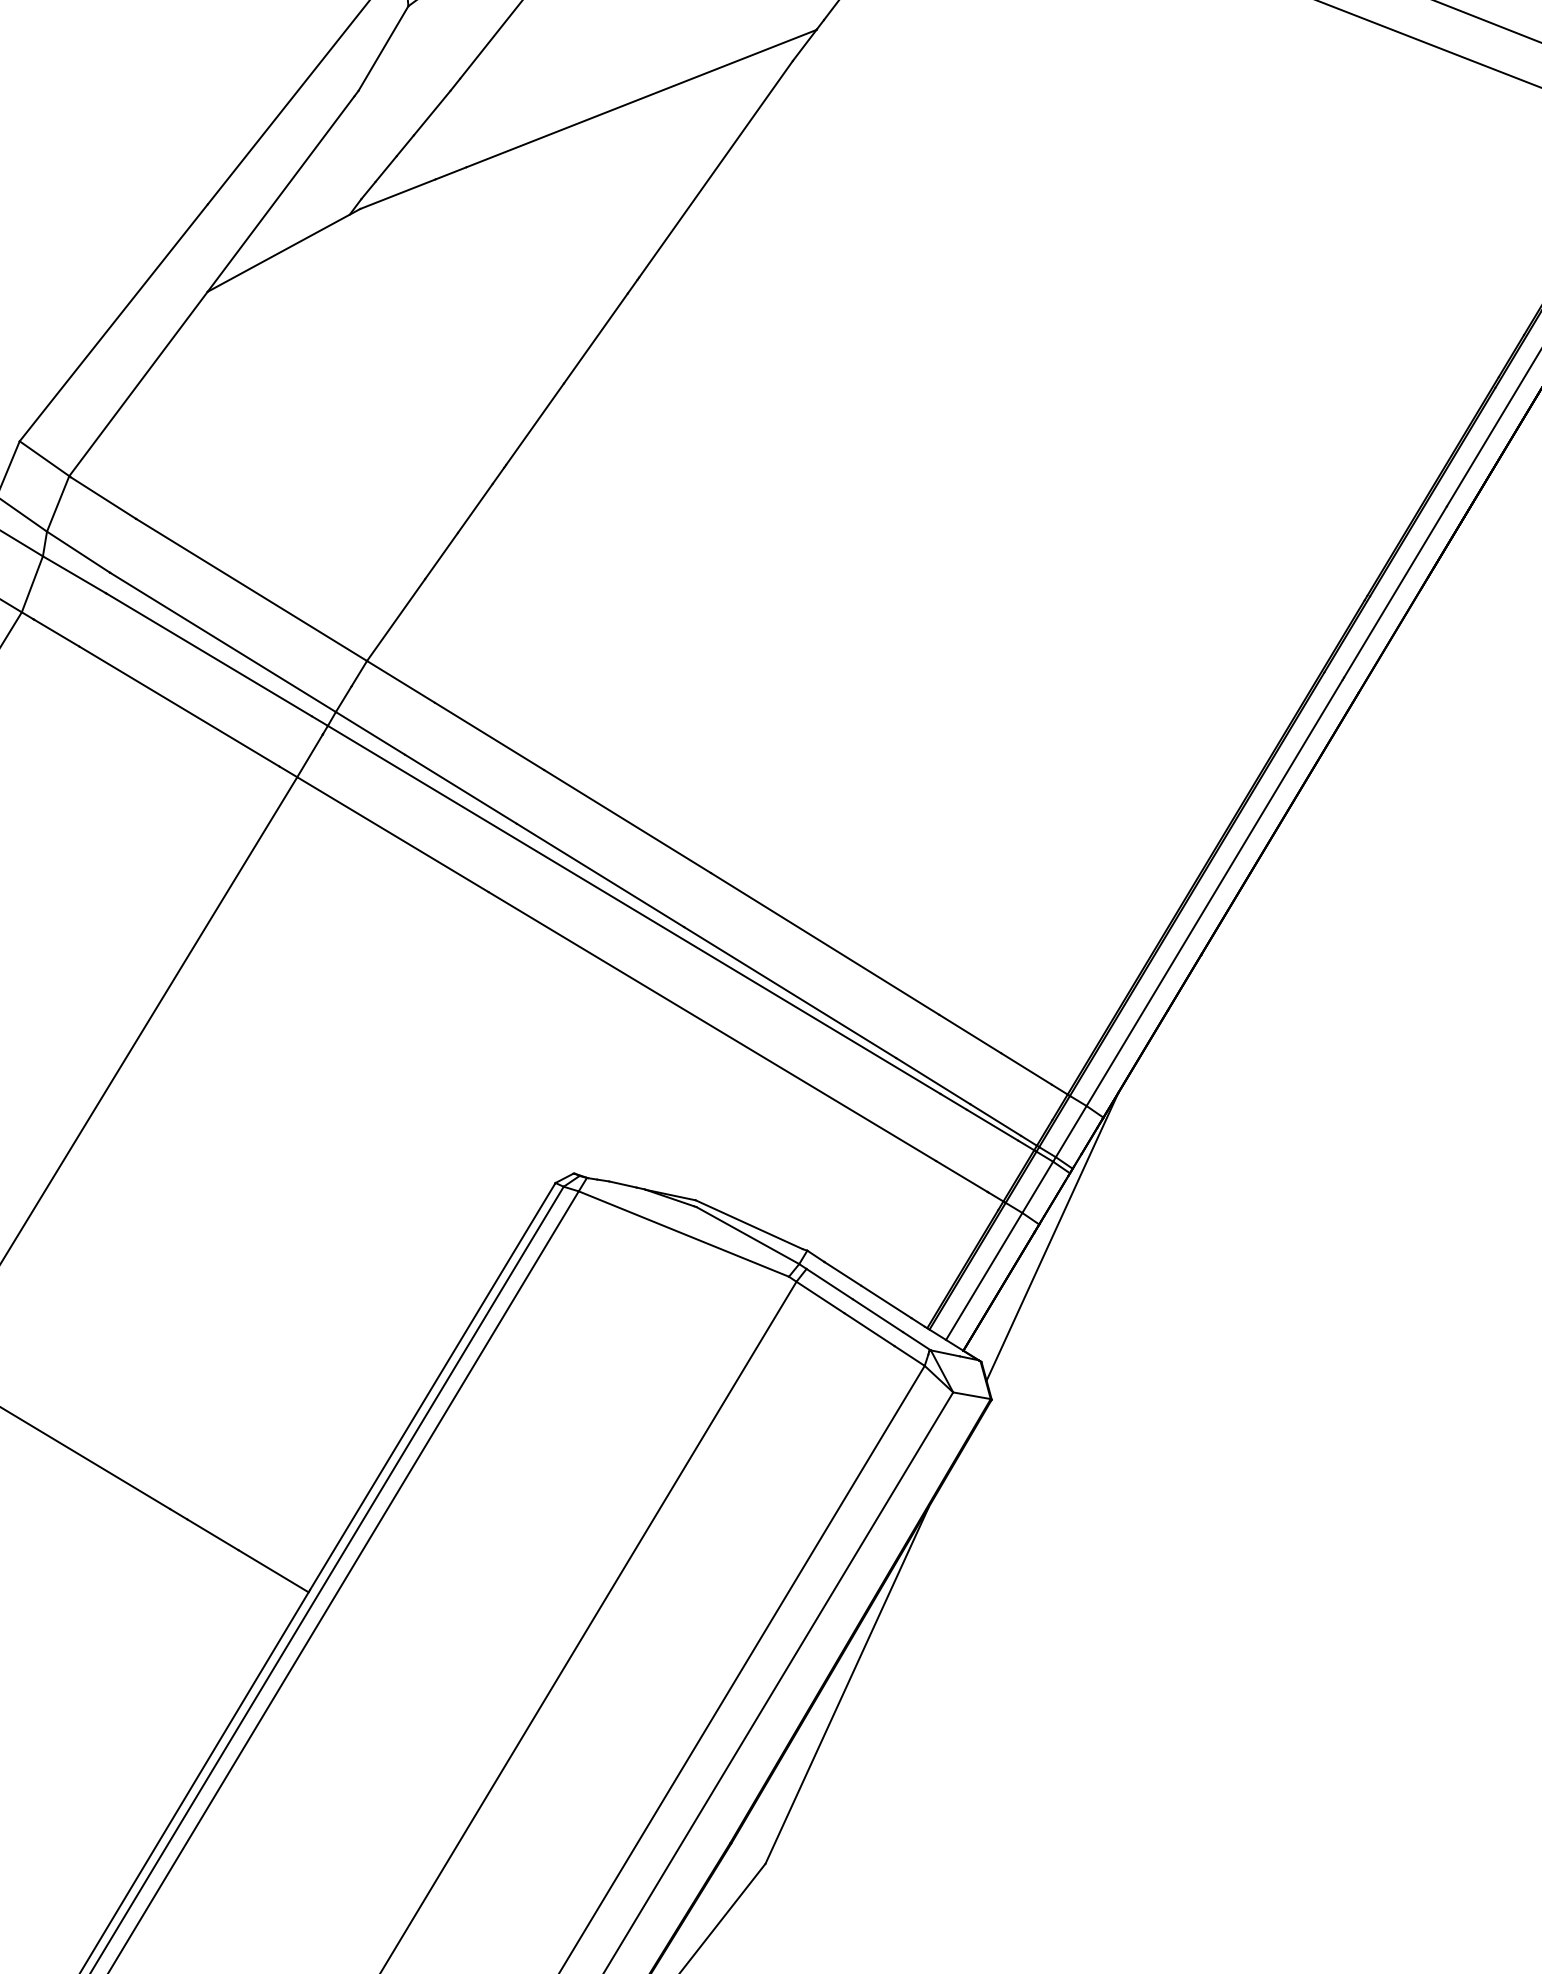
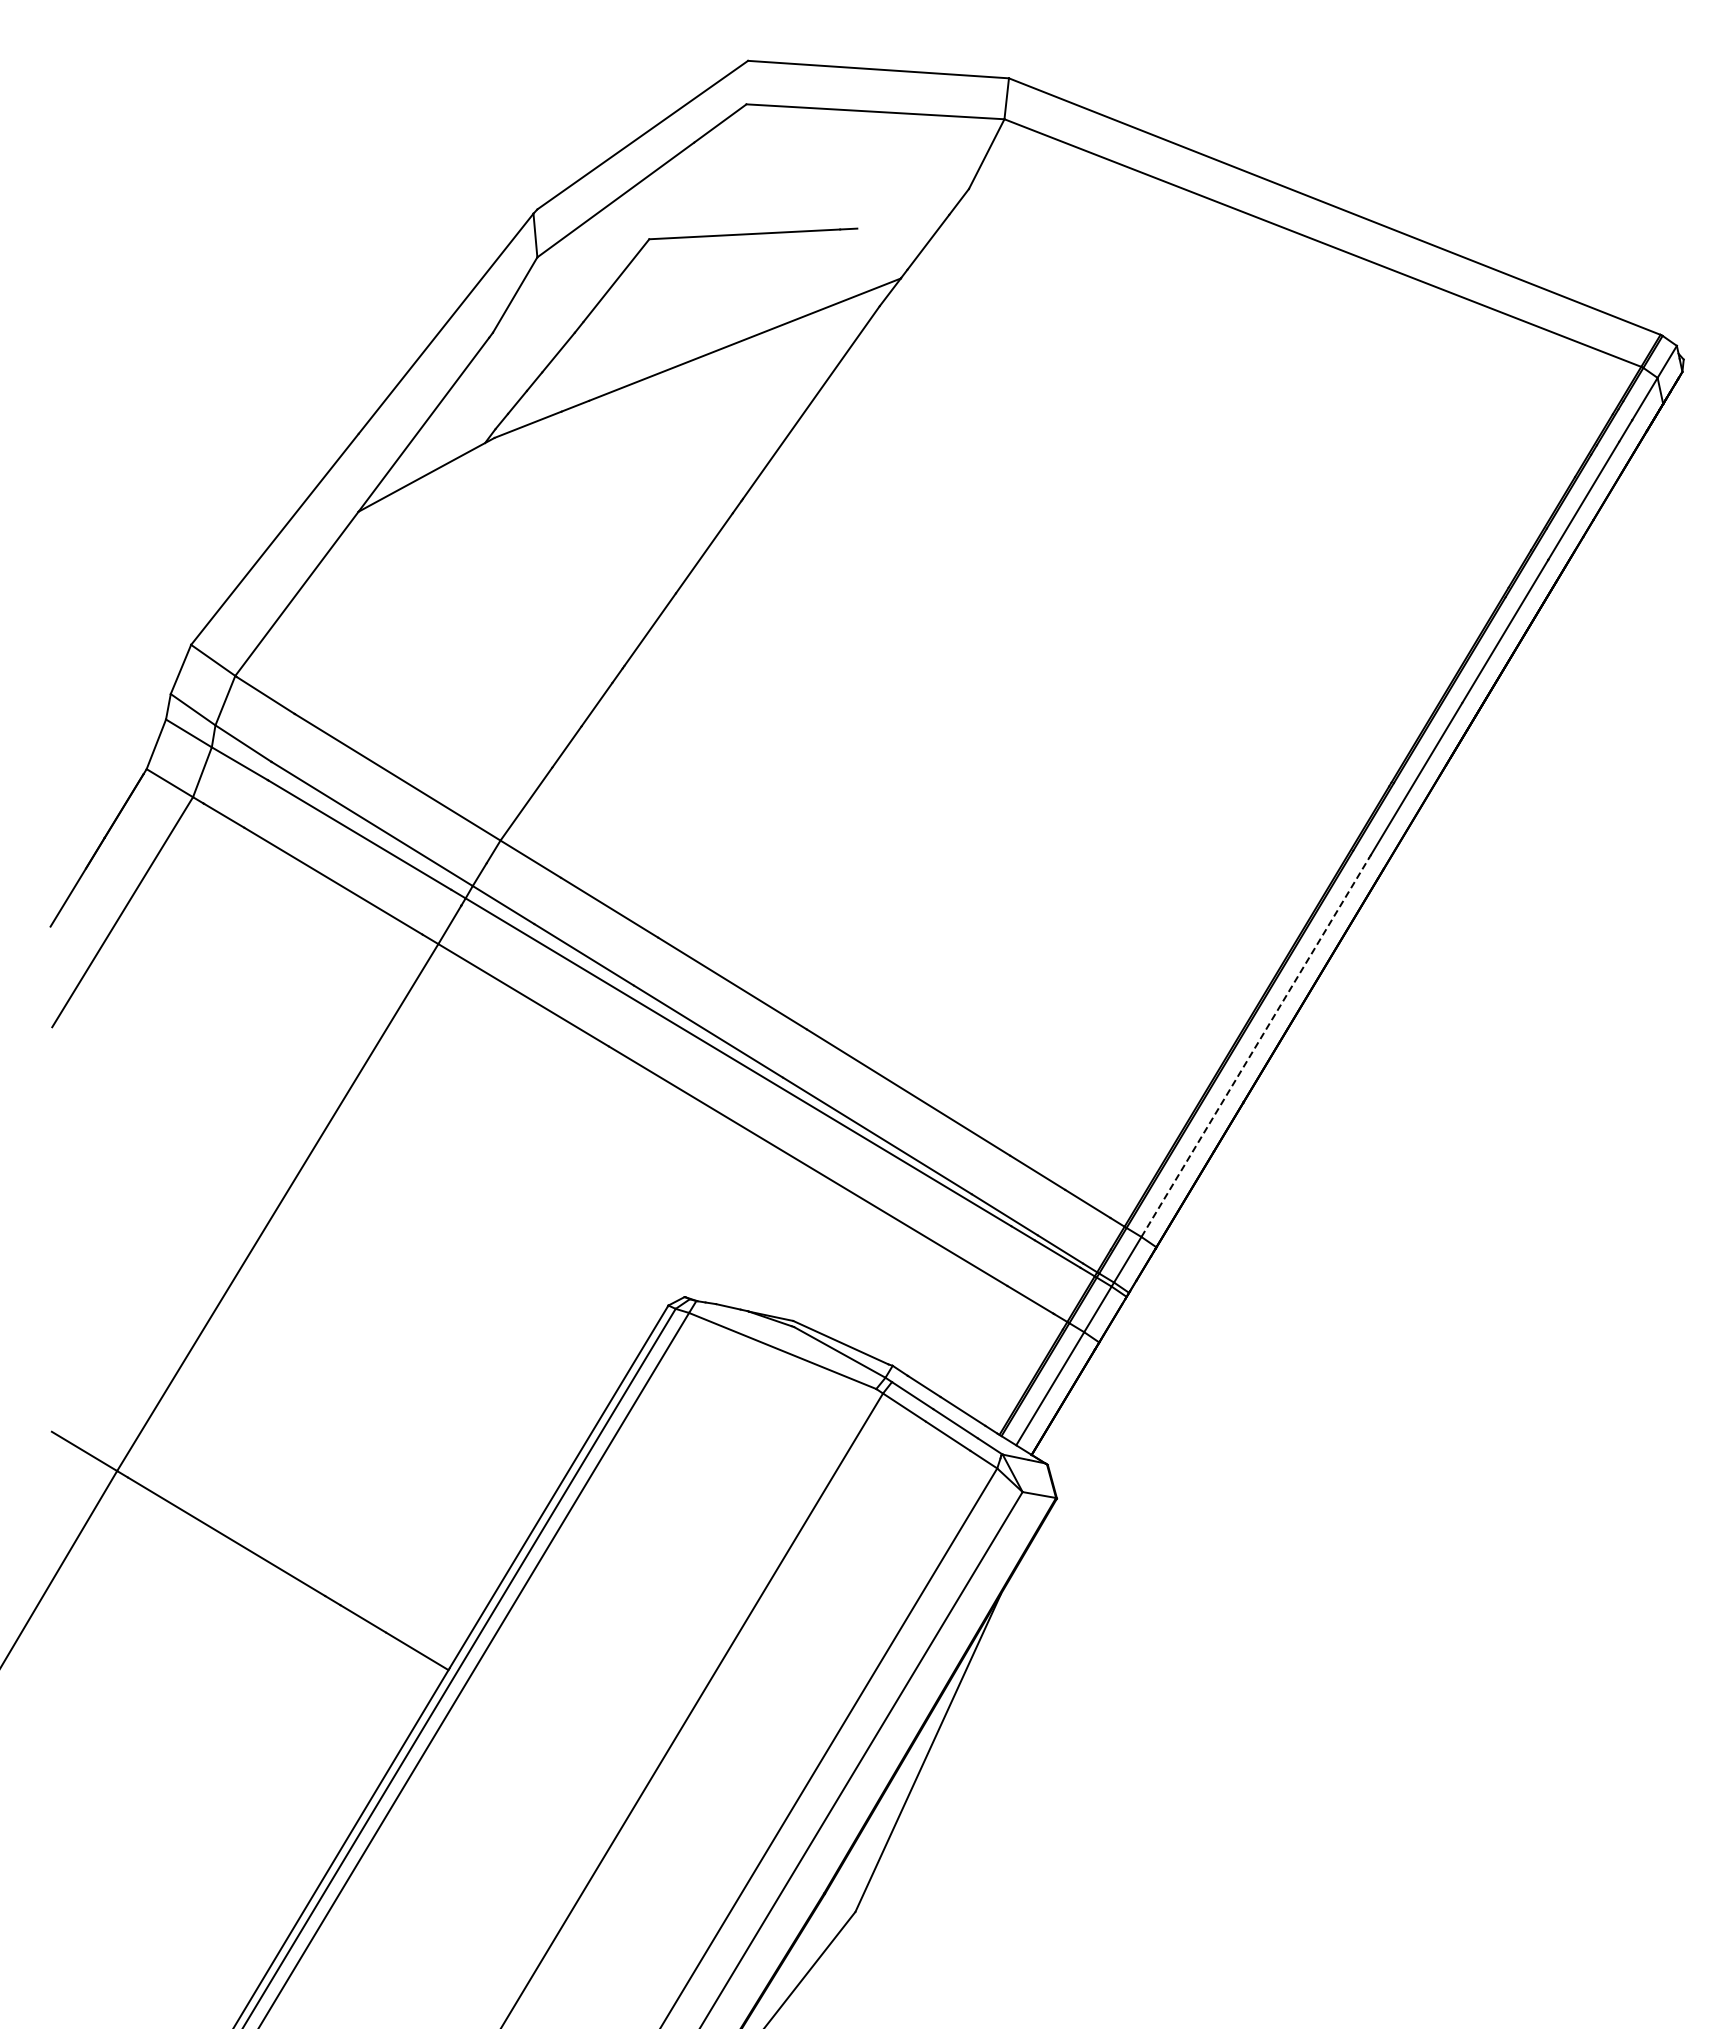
line: (1214, 892) -> (1255, 1046), solid -> dashed
line: (1051, 1236) -> (1110, 1353), removed

